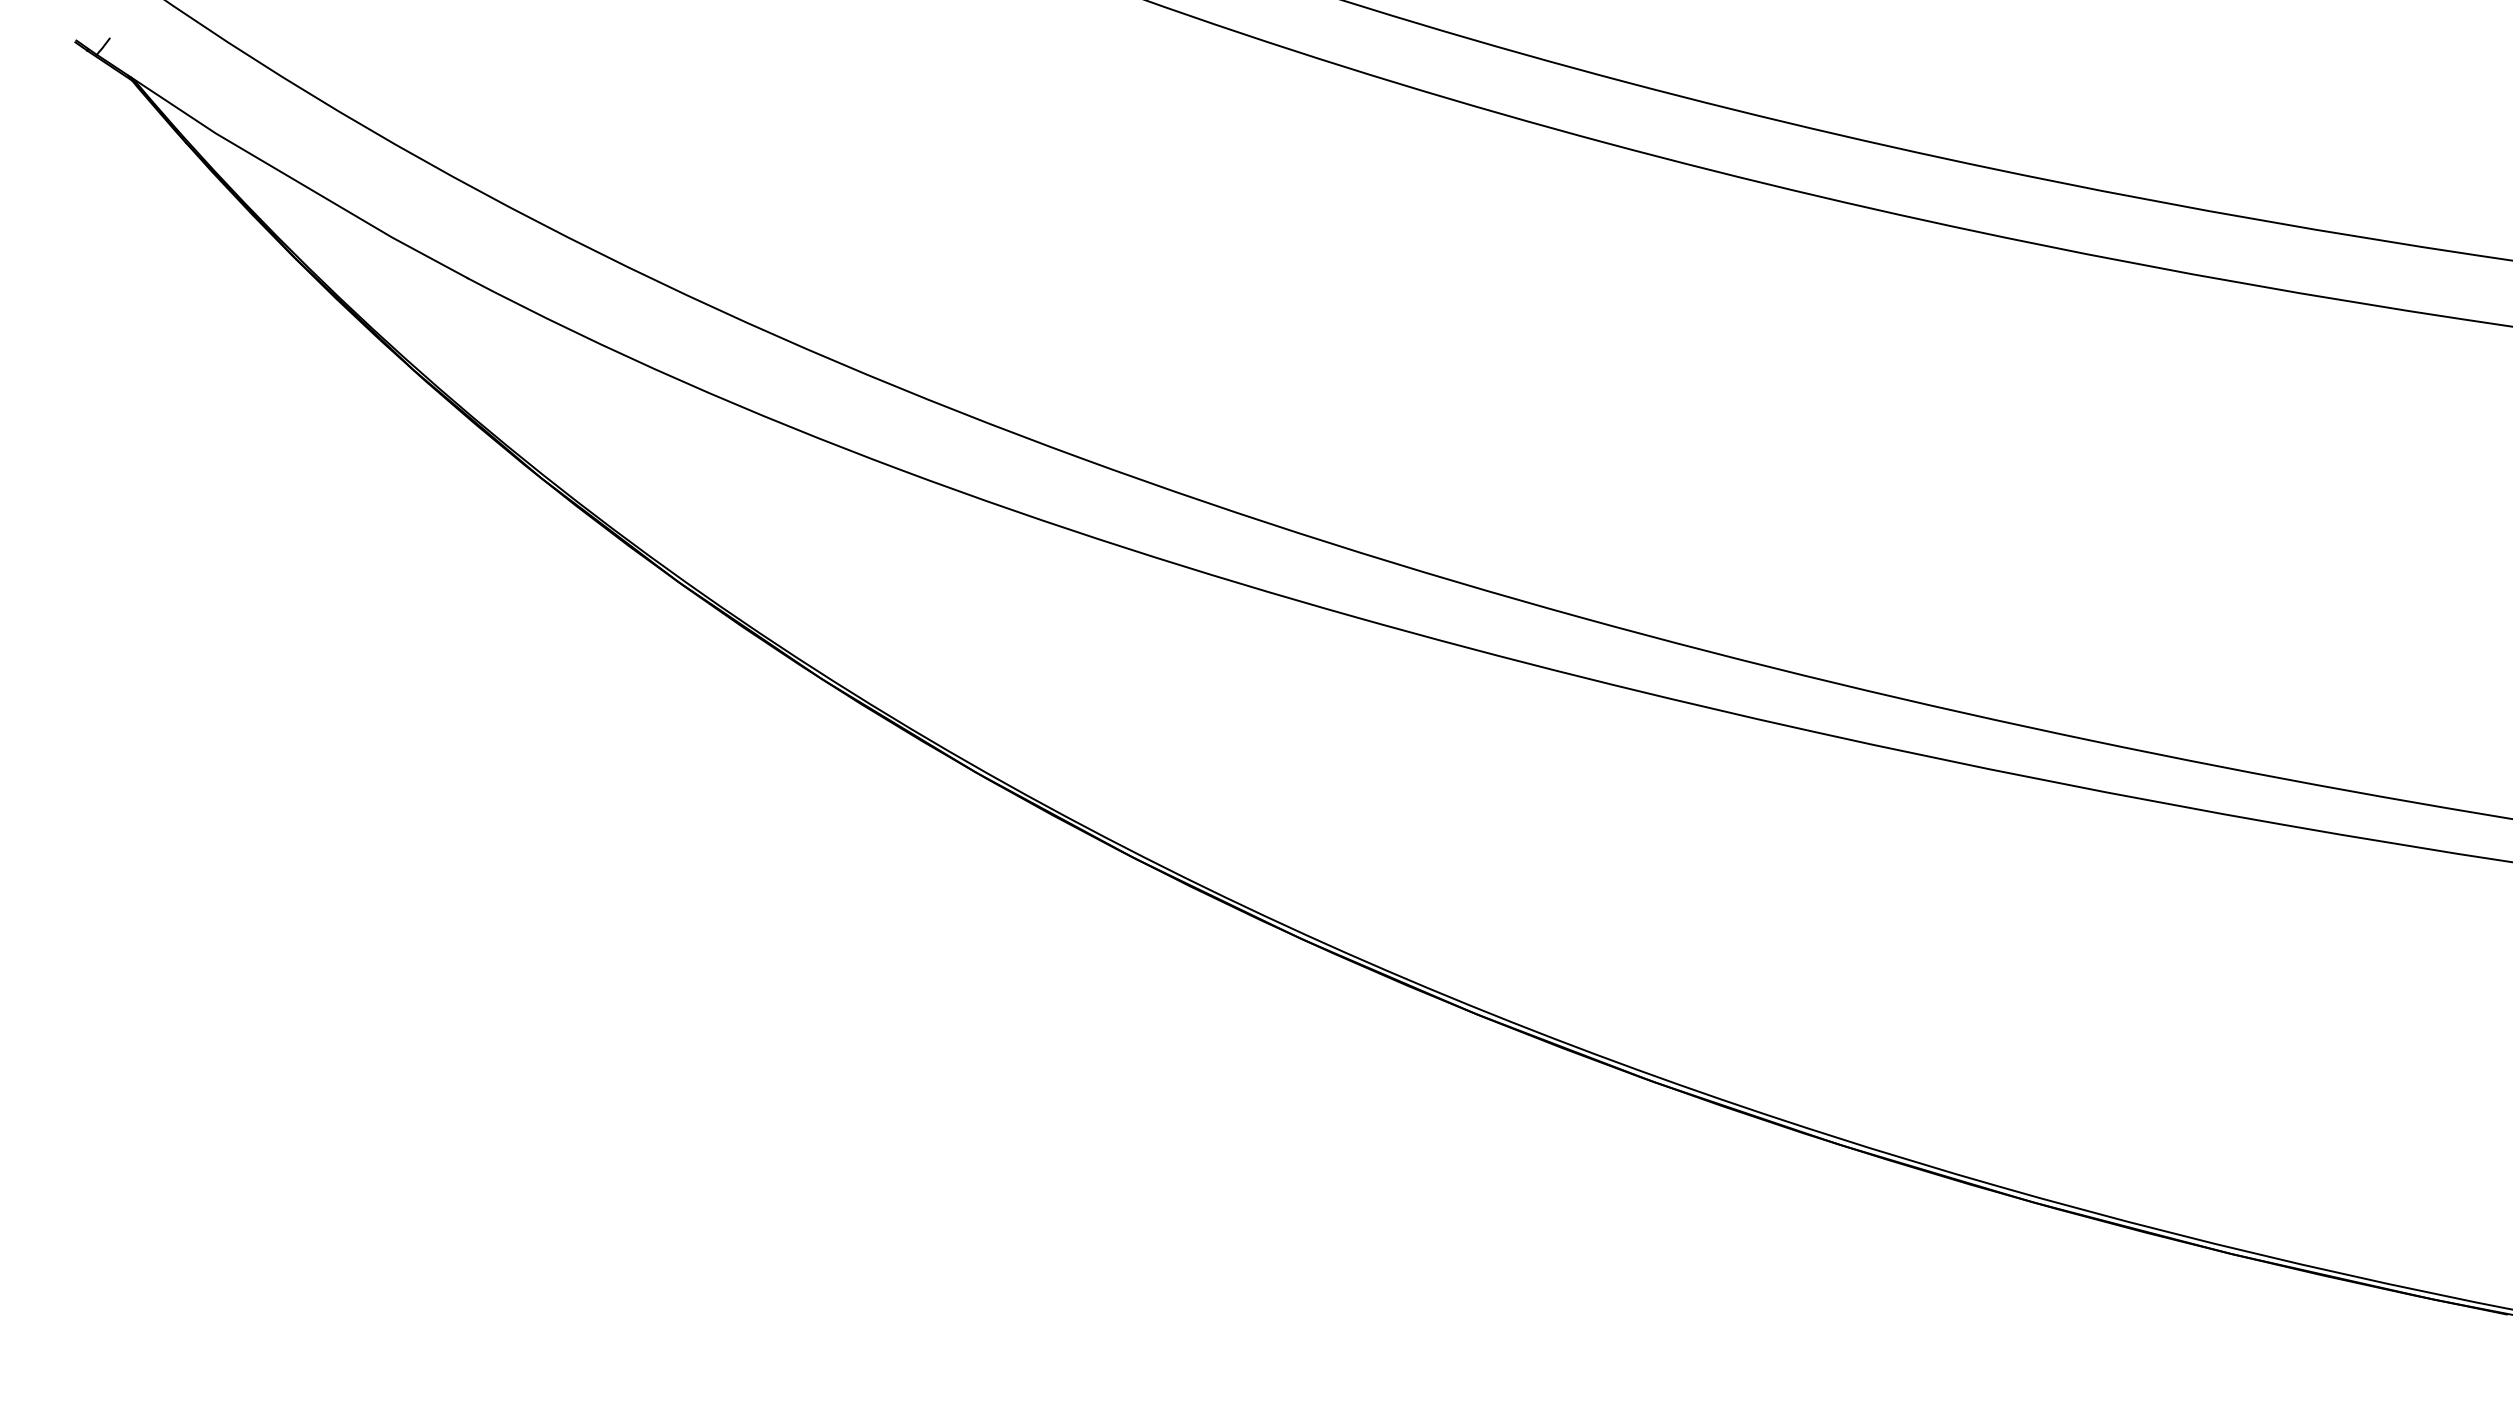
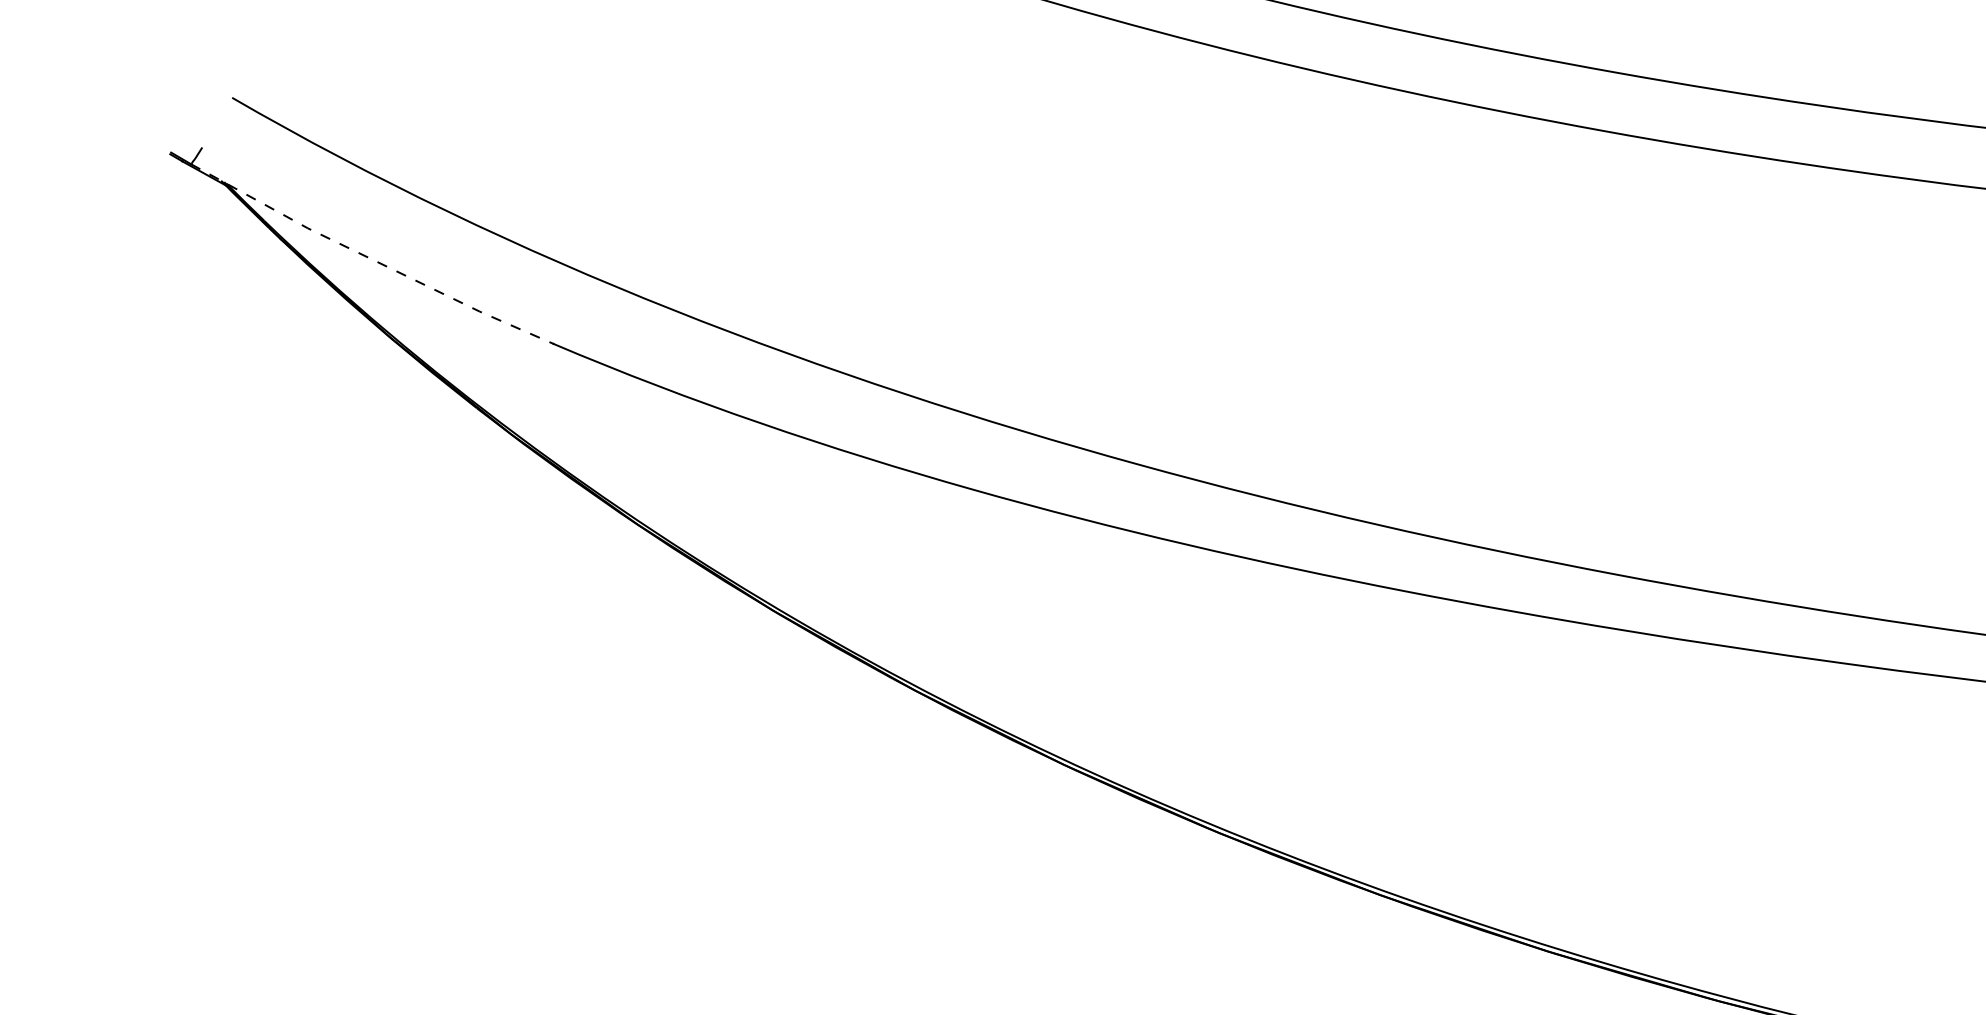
line: (279, 170) -> (370, 258), solid -> dashed

